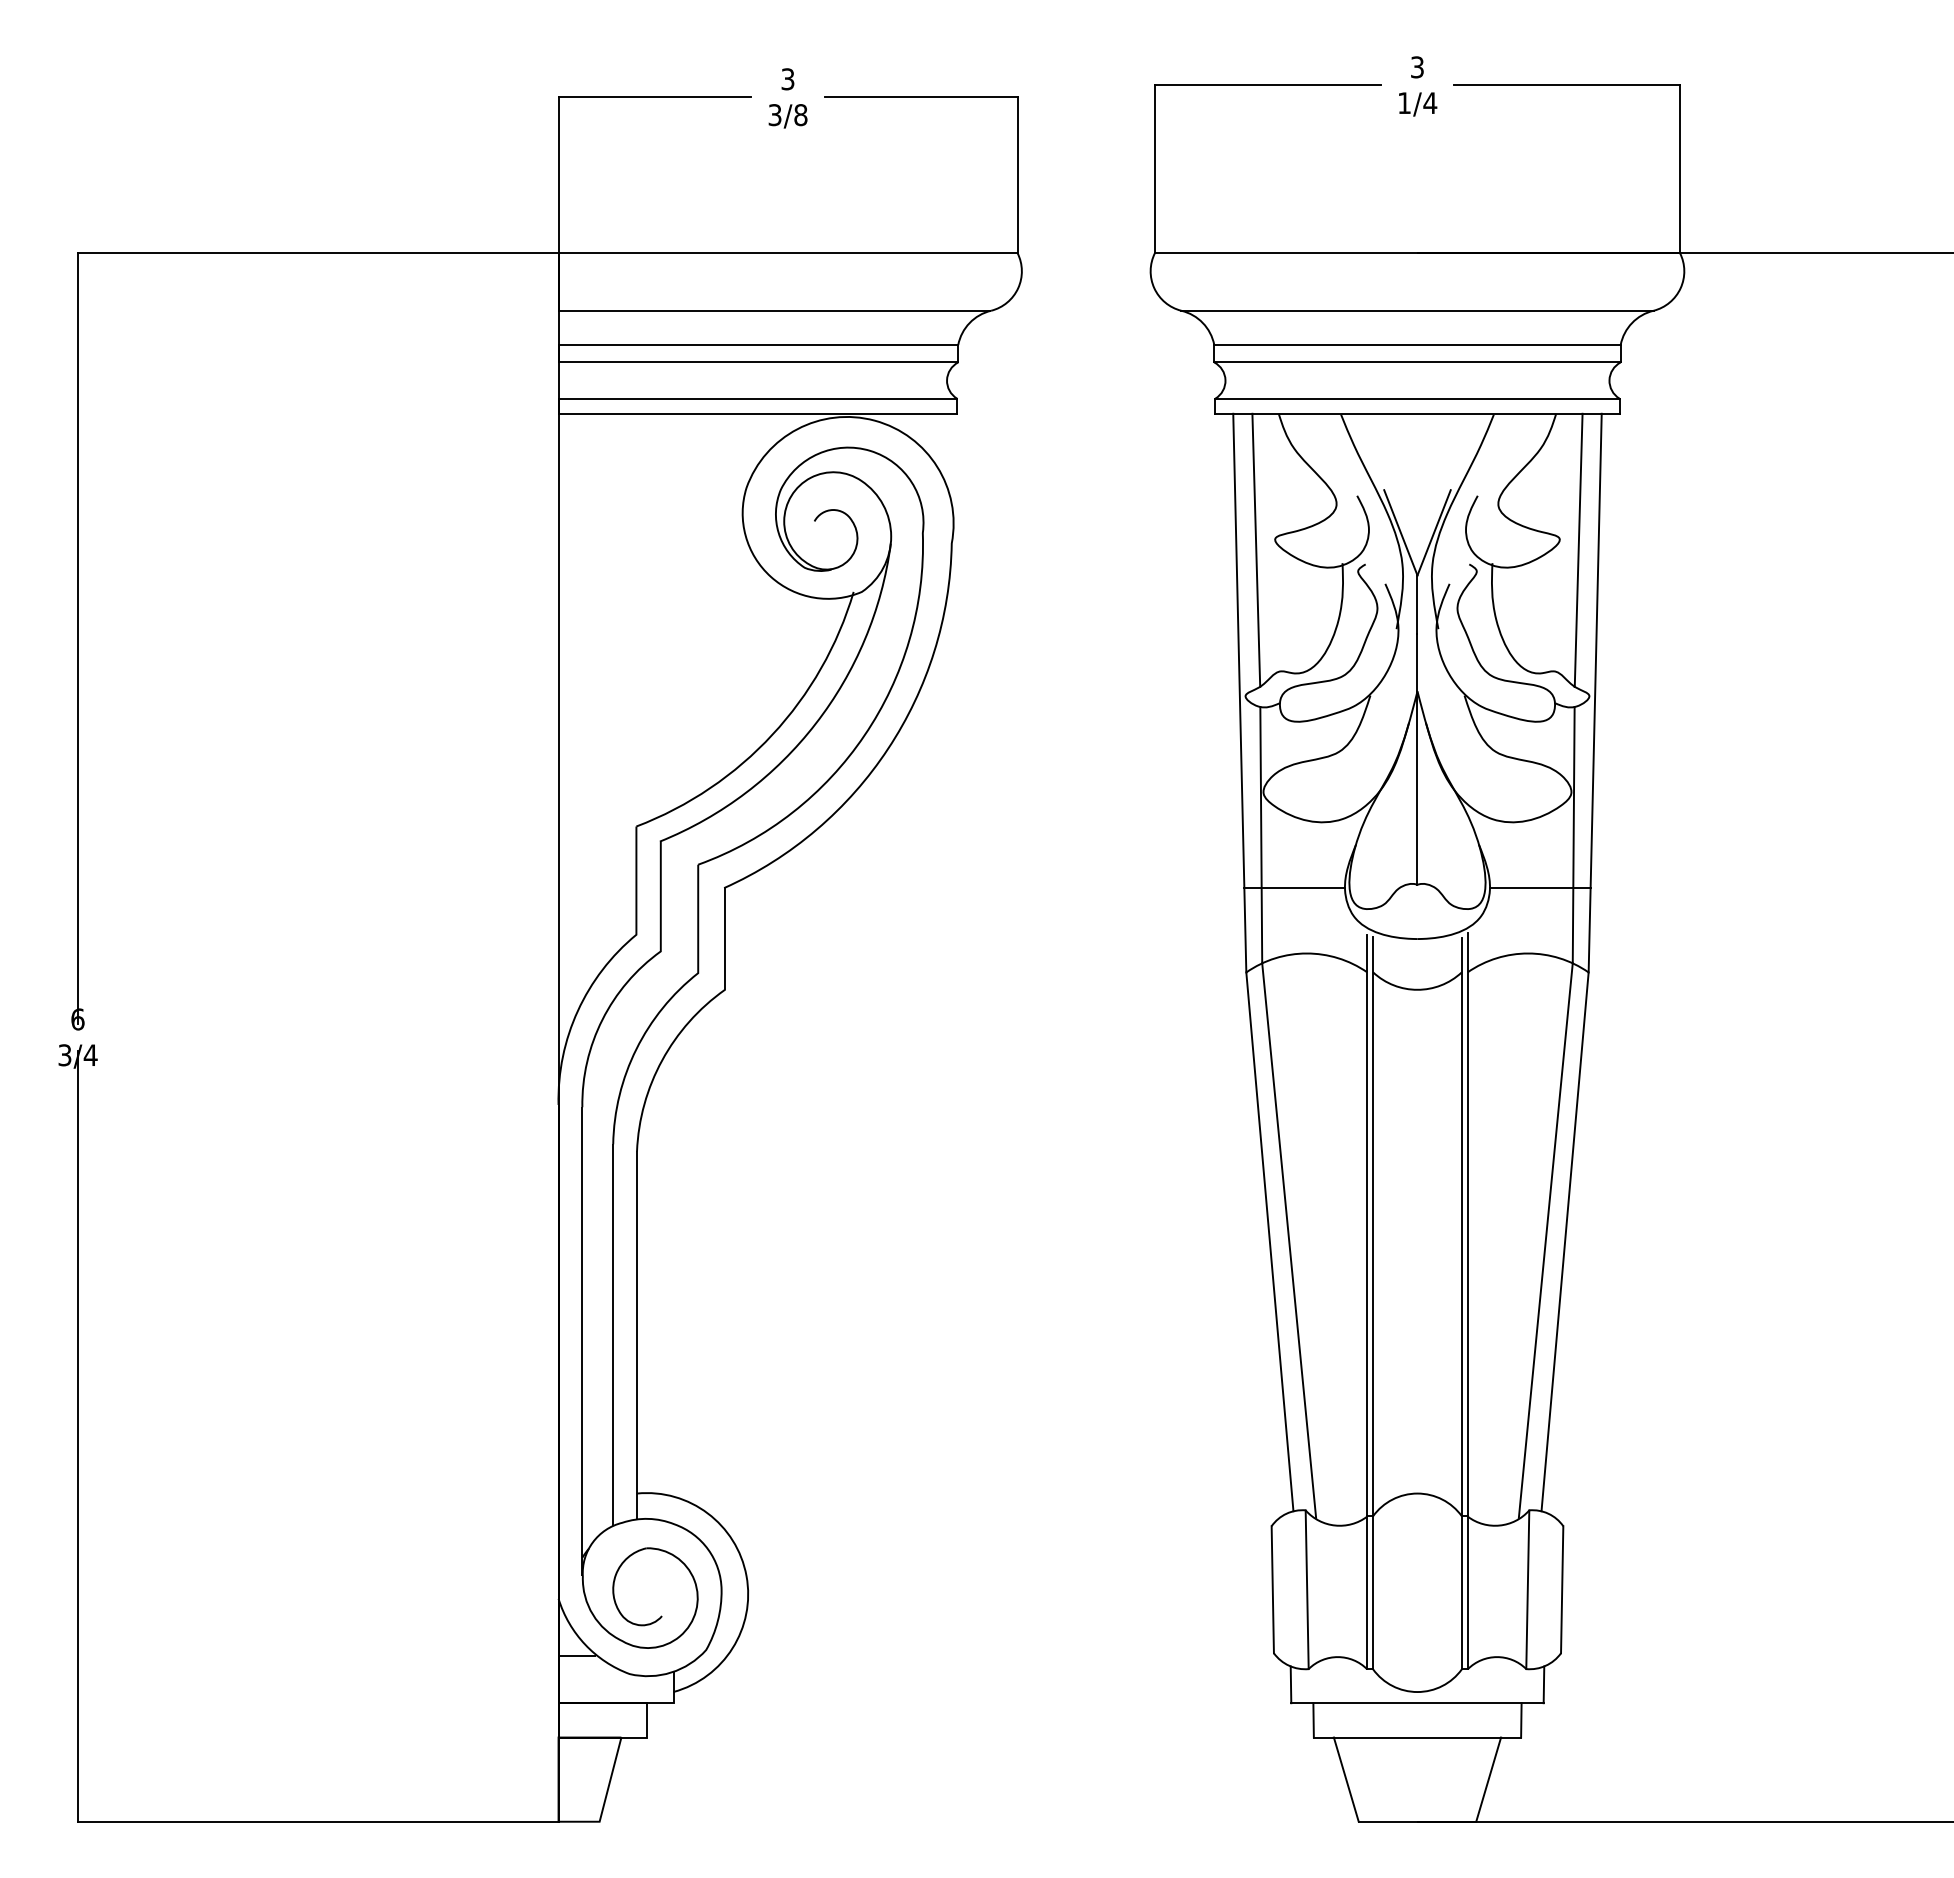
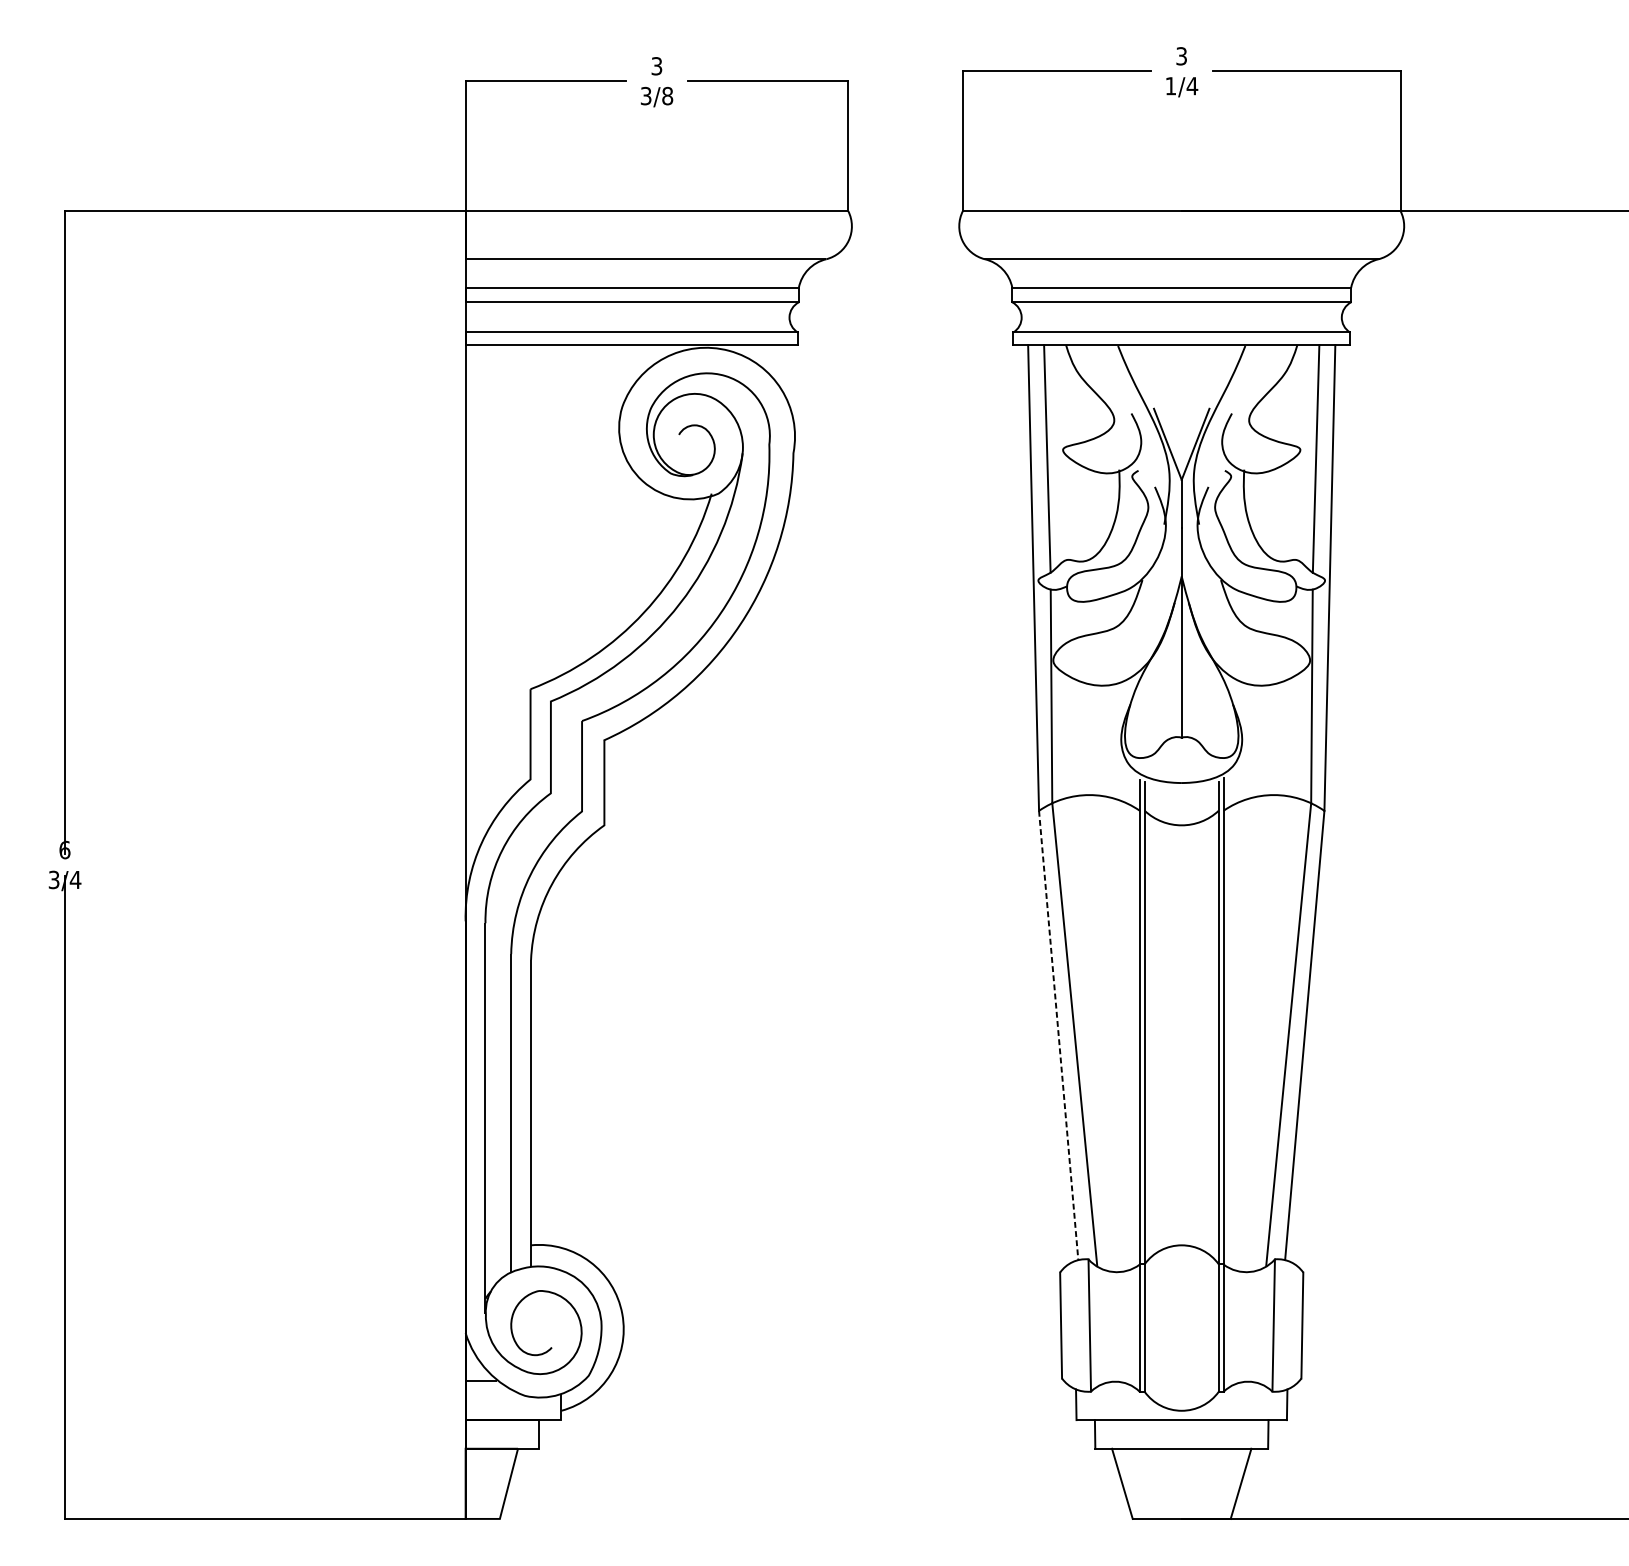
line: (1293, 887) -> (1078, 740), removed
line: (1540, 887) -> (1284, 740), removed
line: (1269, 1242) -> (1058, 1036), solid -> dashed

